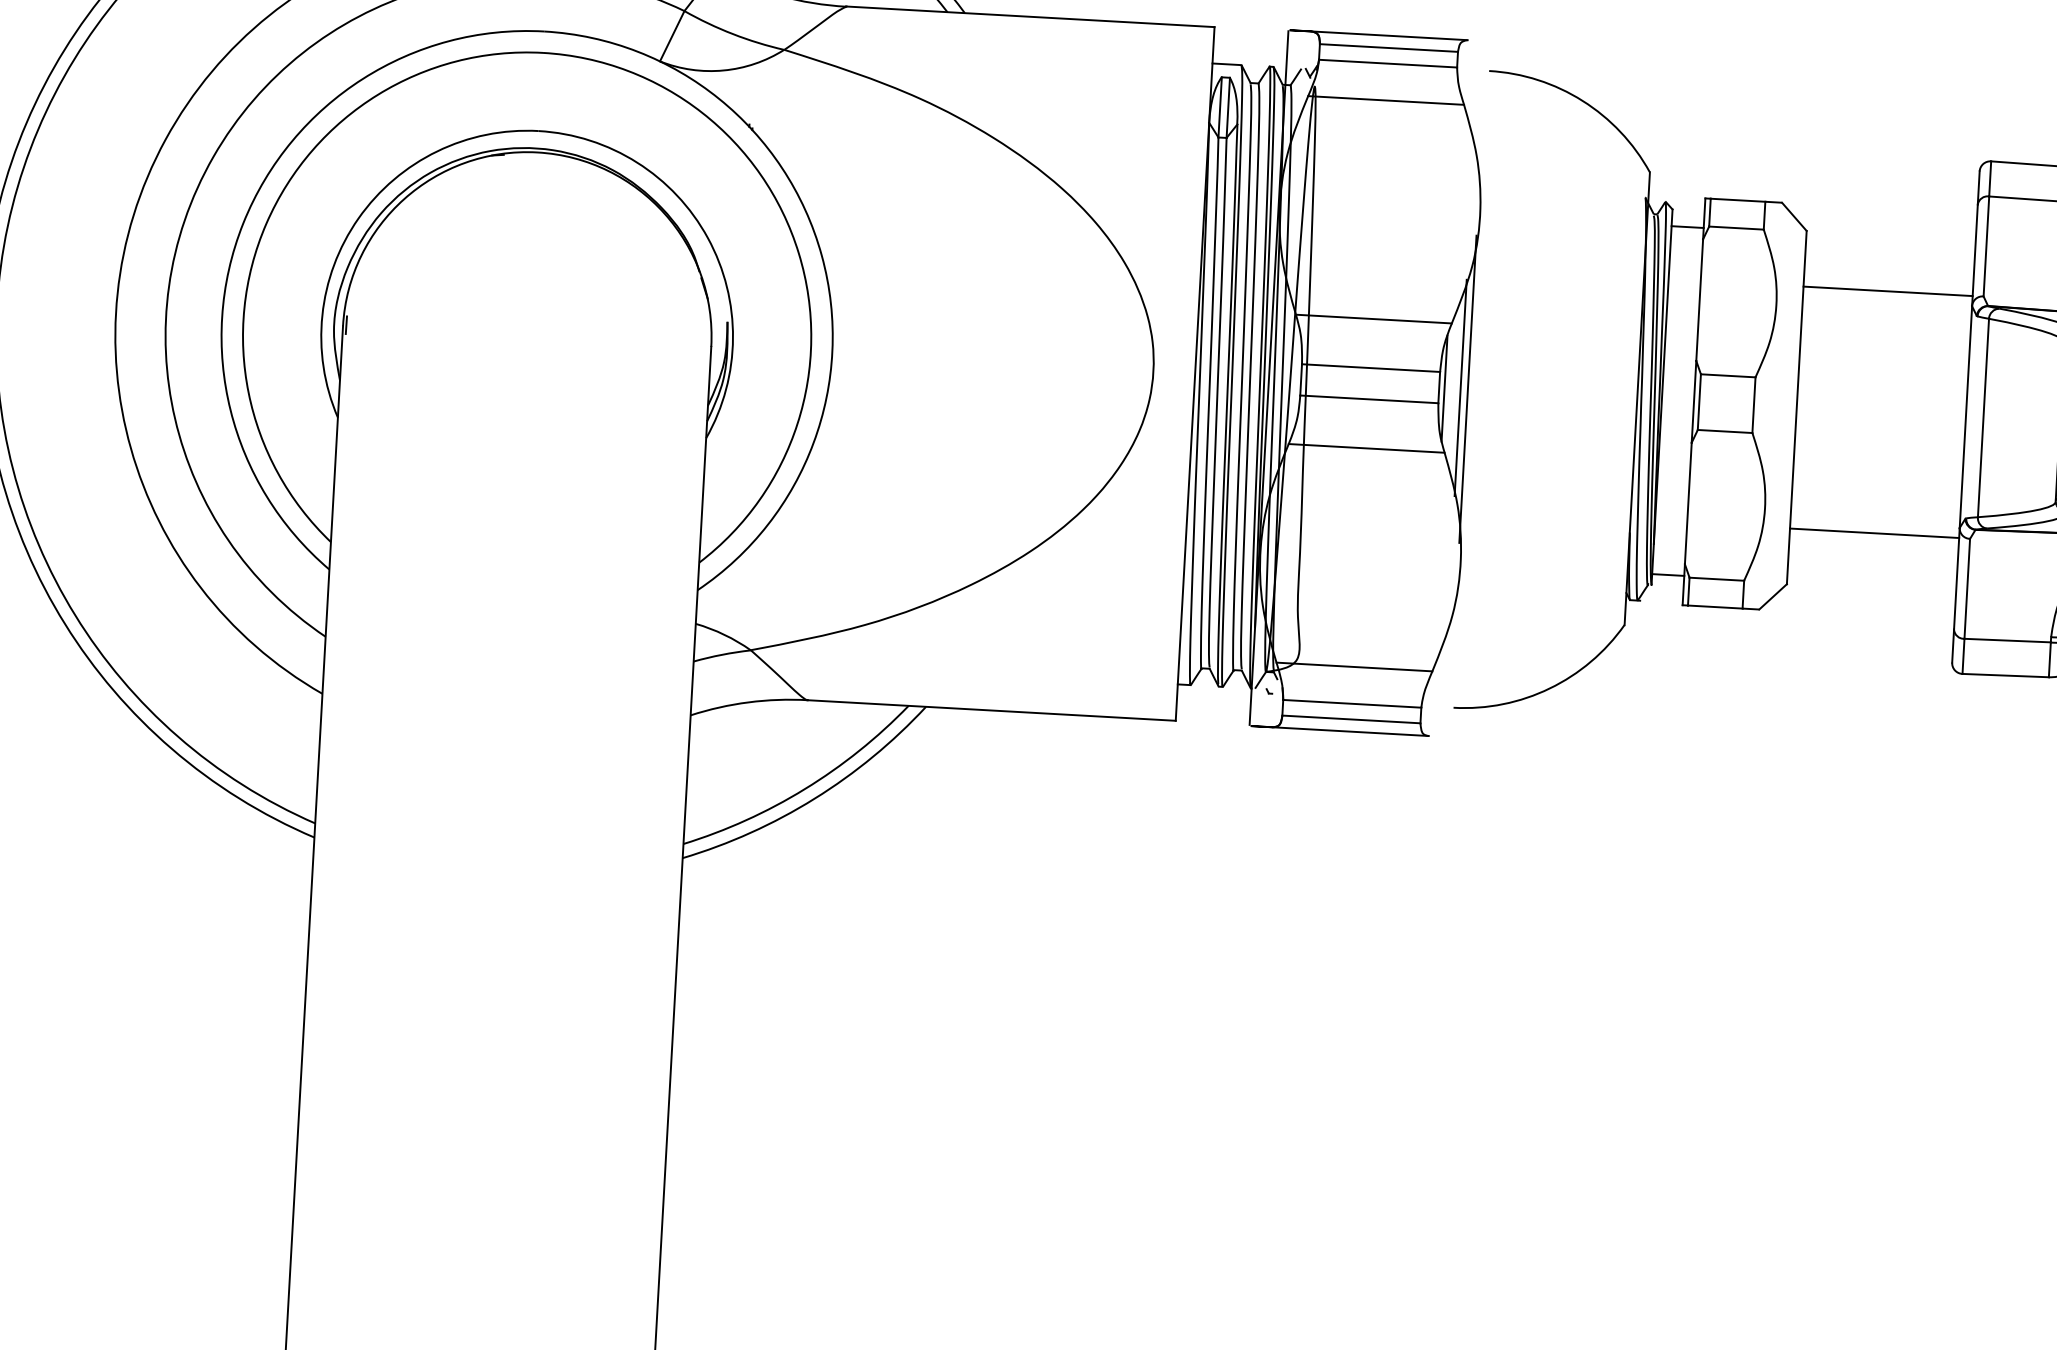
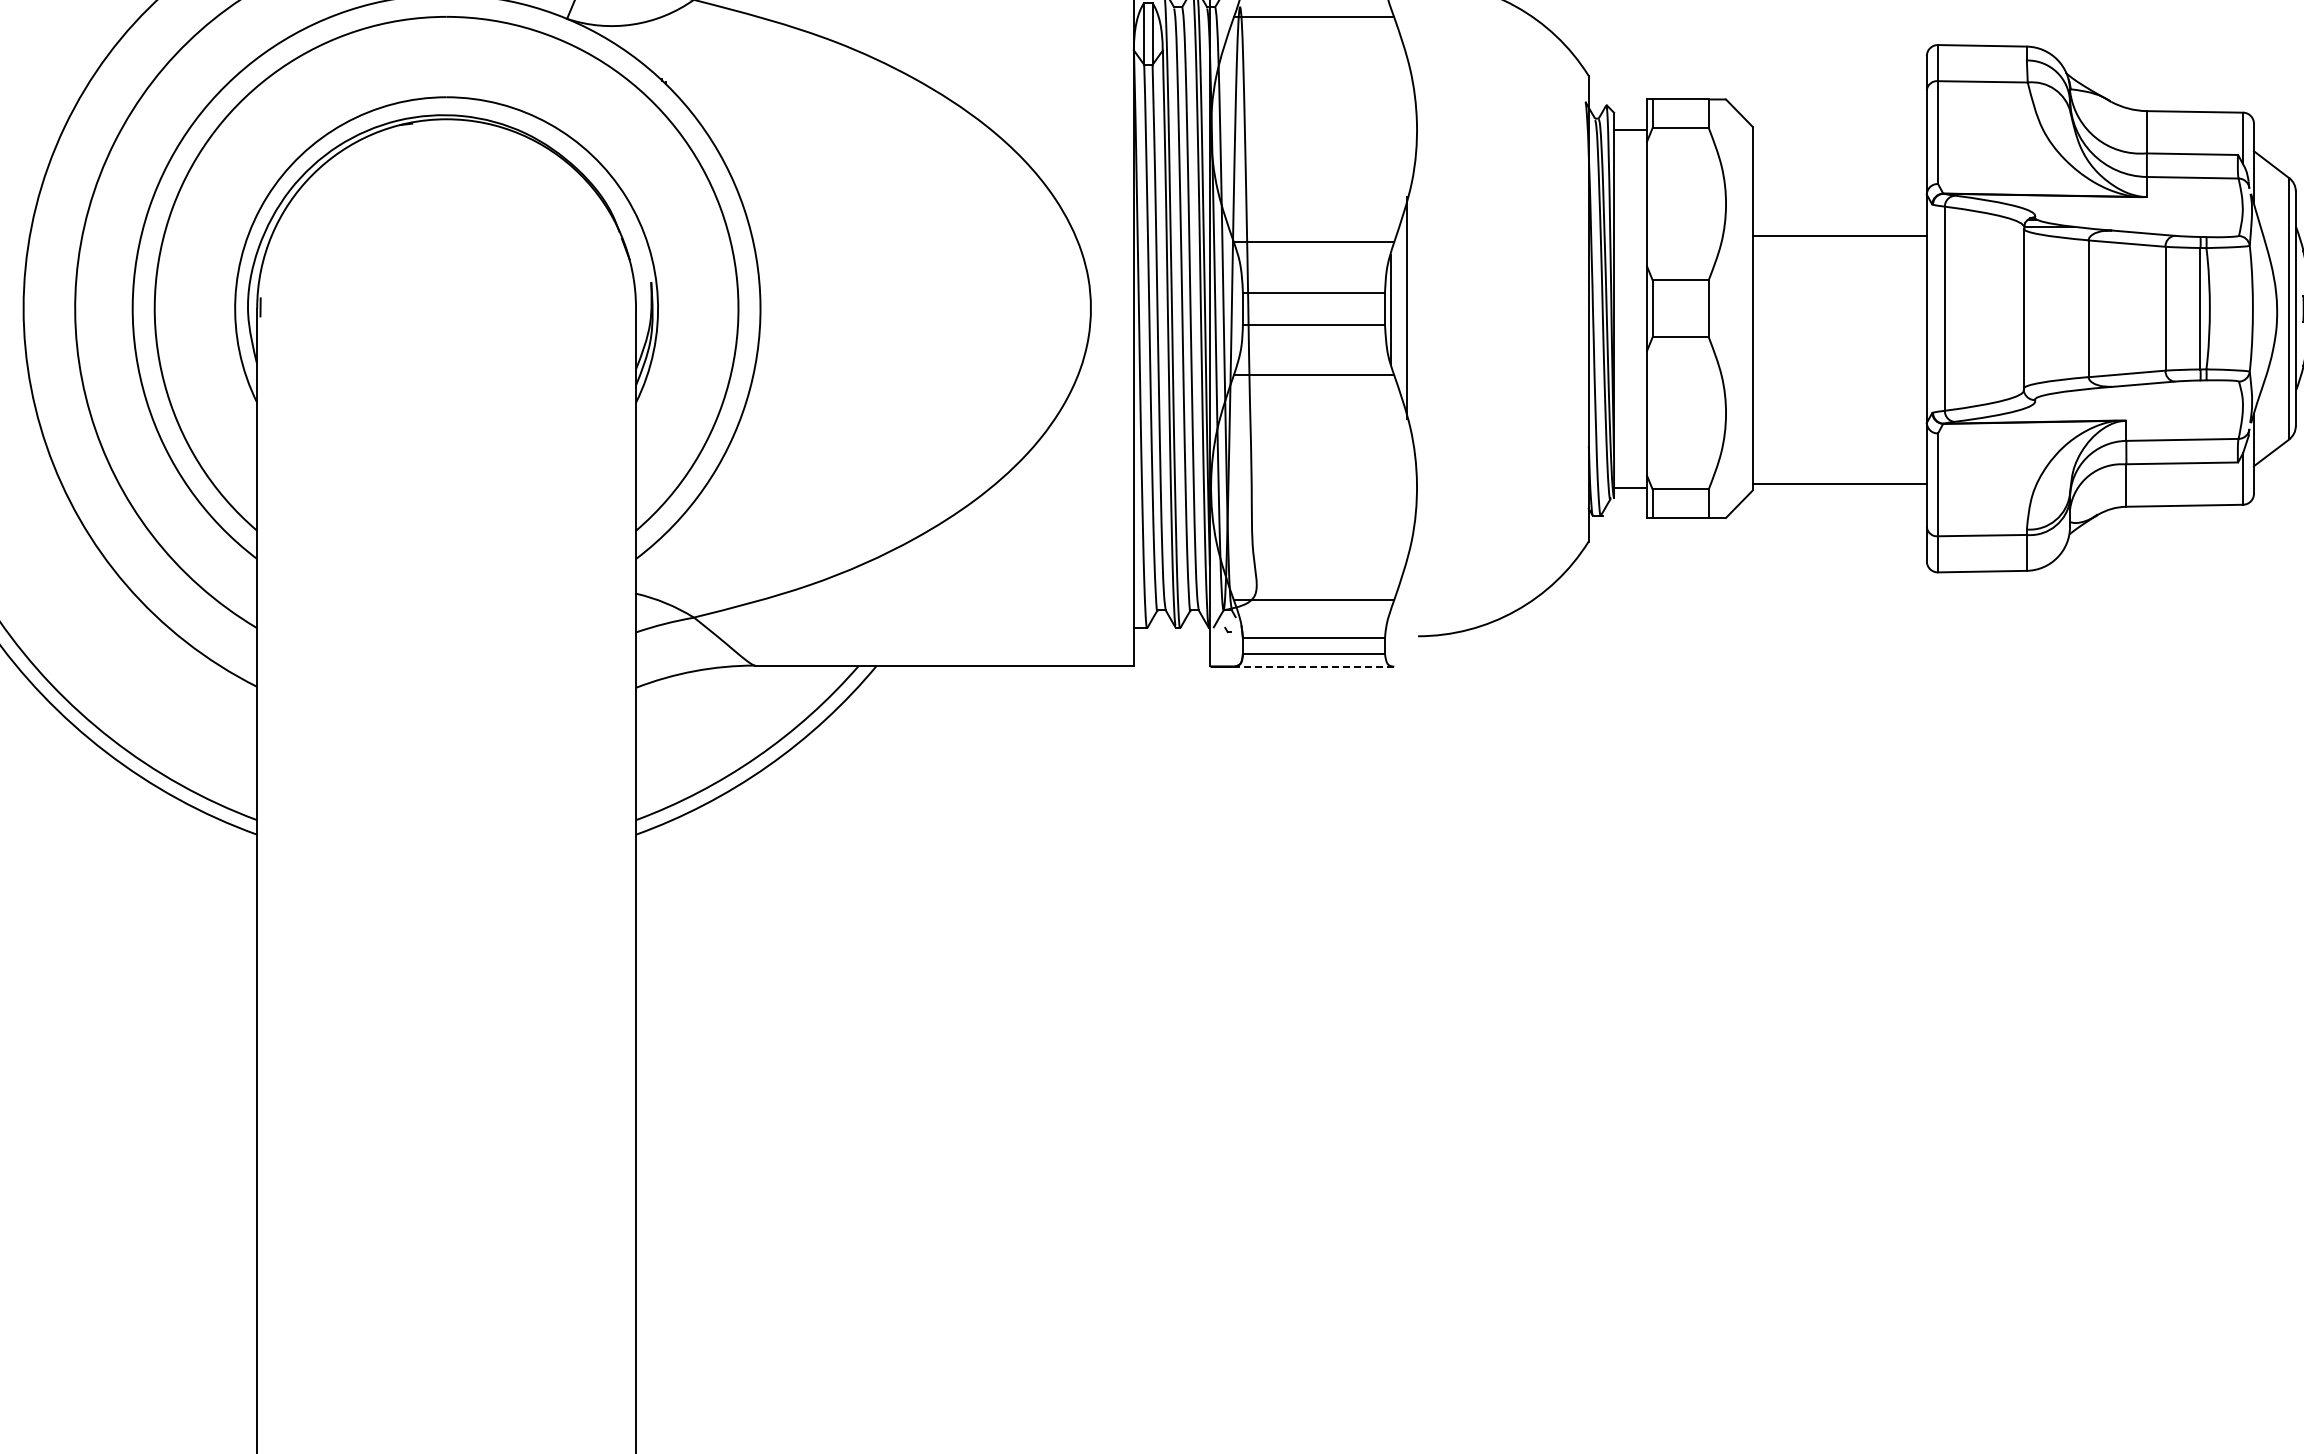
line: (1887, 291) -> (1839, 236), moved
line: (1467, 388) -> (1414, 308), removed
line: (1874, 533) -> (1839, 484), moved
line: (1350, 731) -> (1313, 666), solid -> dashed

